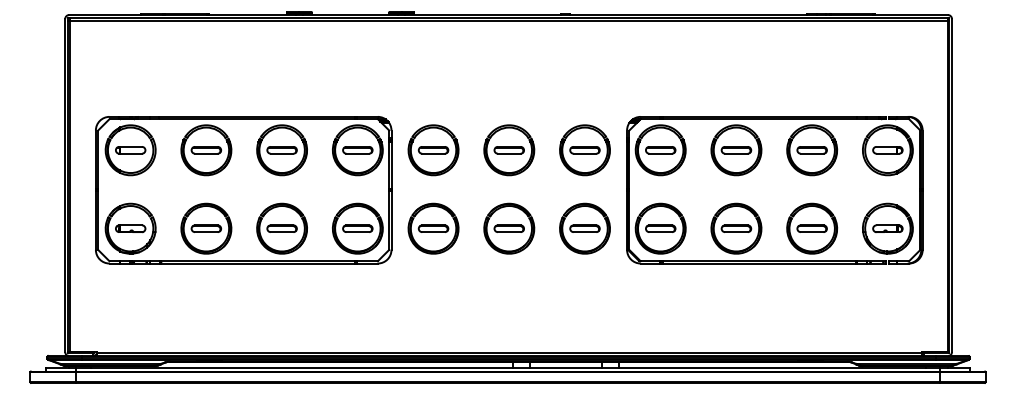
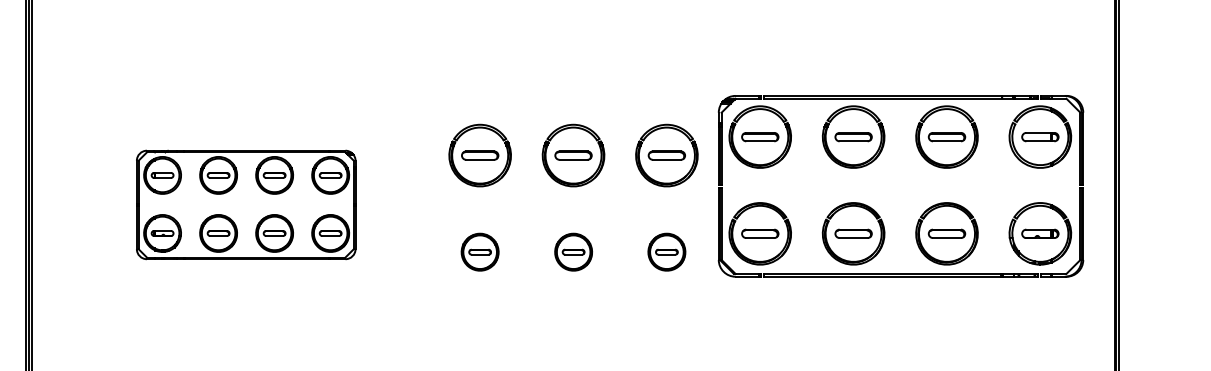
part: (243, 190) -> (245, 205), size x0.6
part: (794, 209) -> (925, 210), moved
part: (433, 228) -> (480, 252), size x0.6
part: (509, 228) -> (573, 252), size x0.6
part: (584, 228) -> (666, 252), size x0.6

